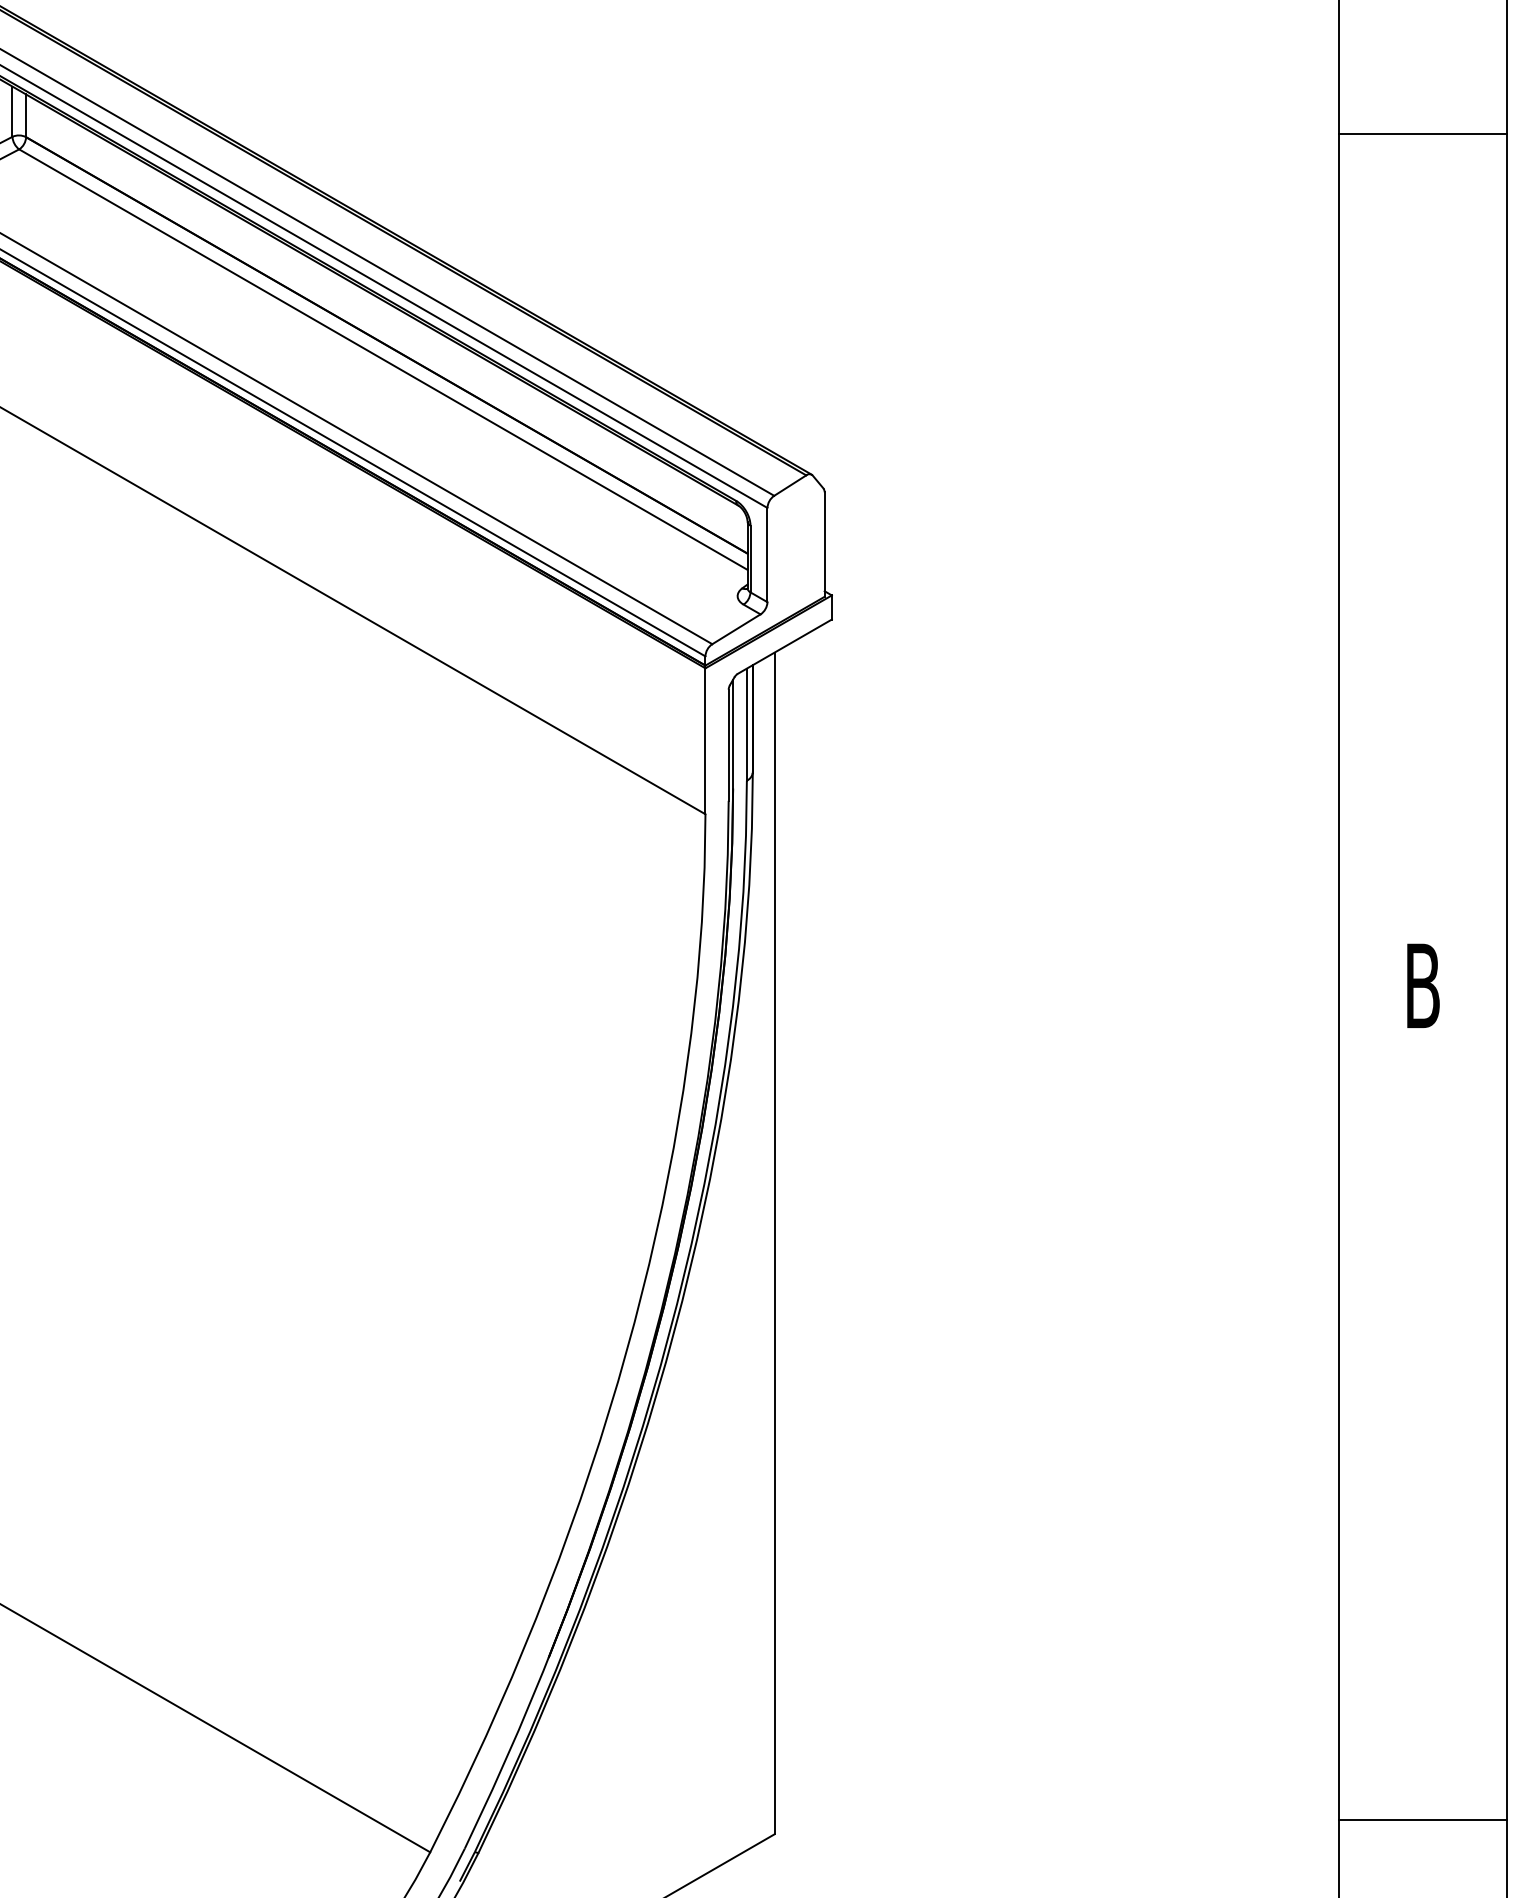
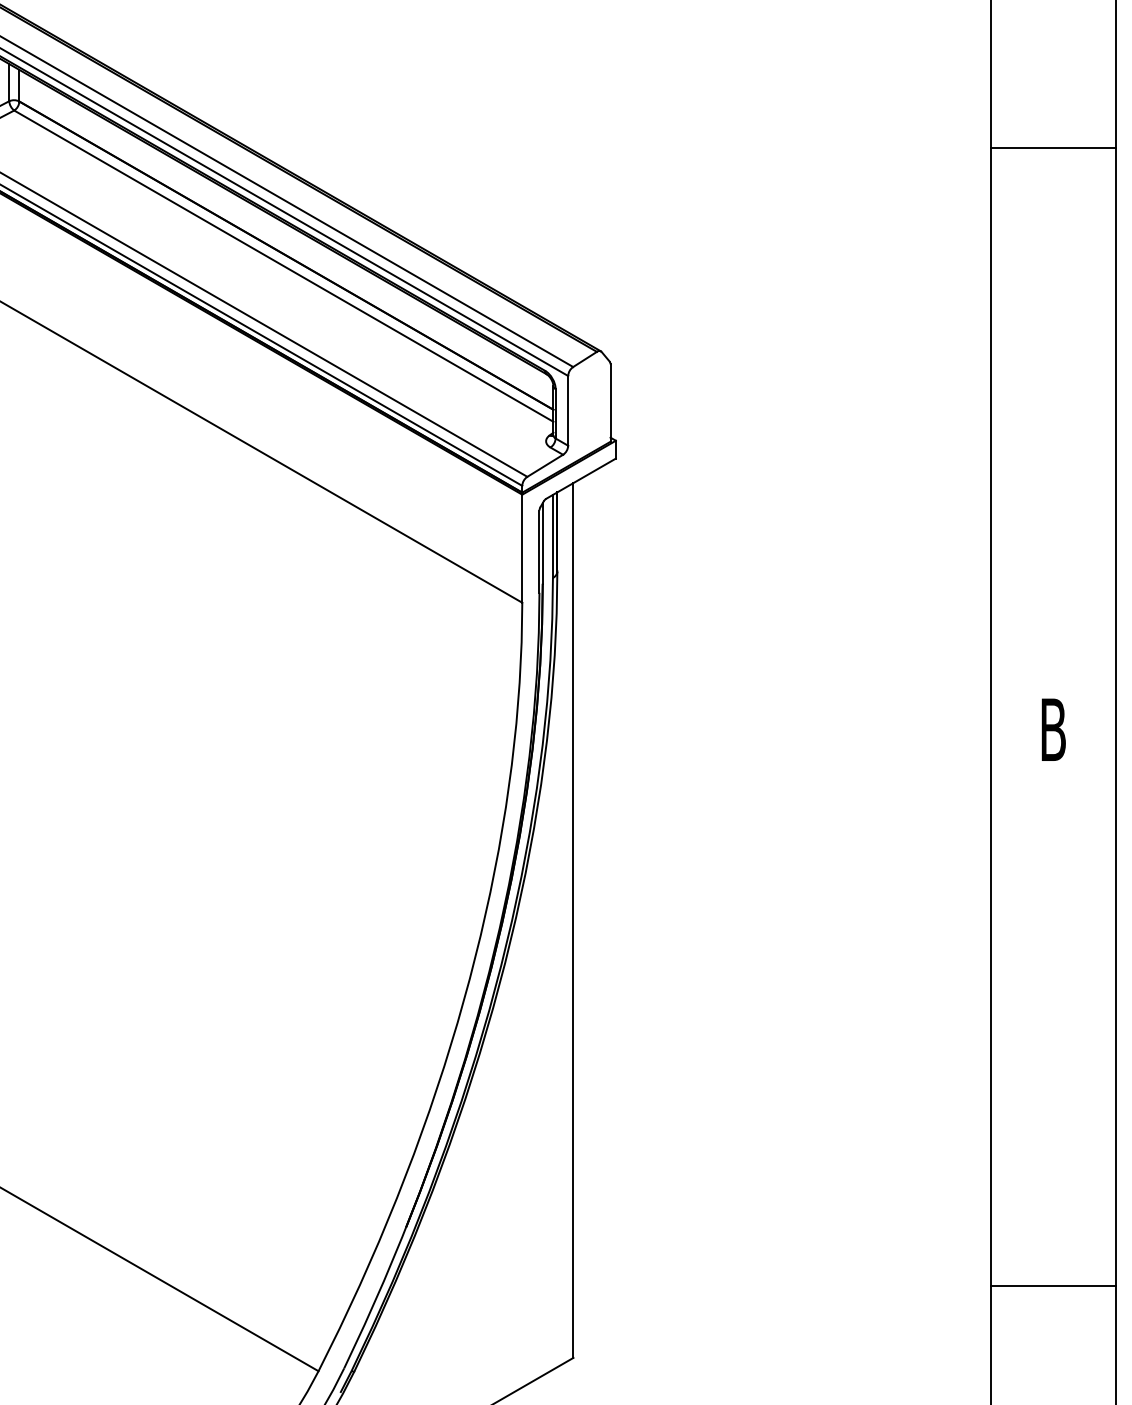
line: (1422, 133) -> (1053, 147), moved
line: (1422, 1819) -> (1053, 1286), moved

